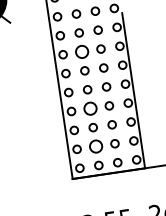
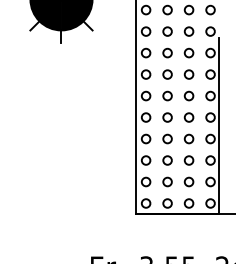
circle: (81, 51) -> (167, 74), size x0.62
circle: (90, 108) -> (167, 138), size x0.62
circle: (95, 146) -> (167, 181), size x0.62

